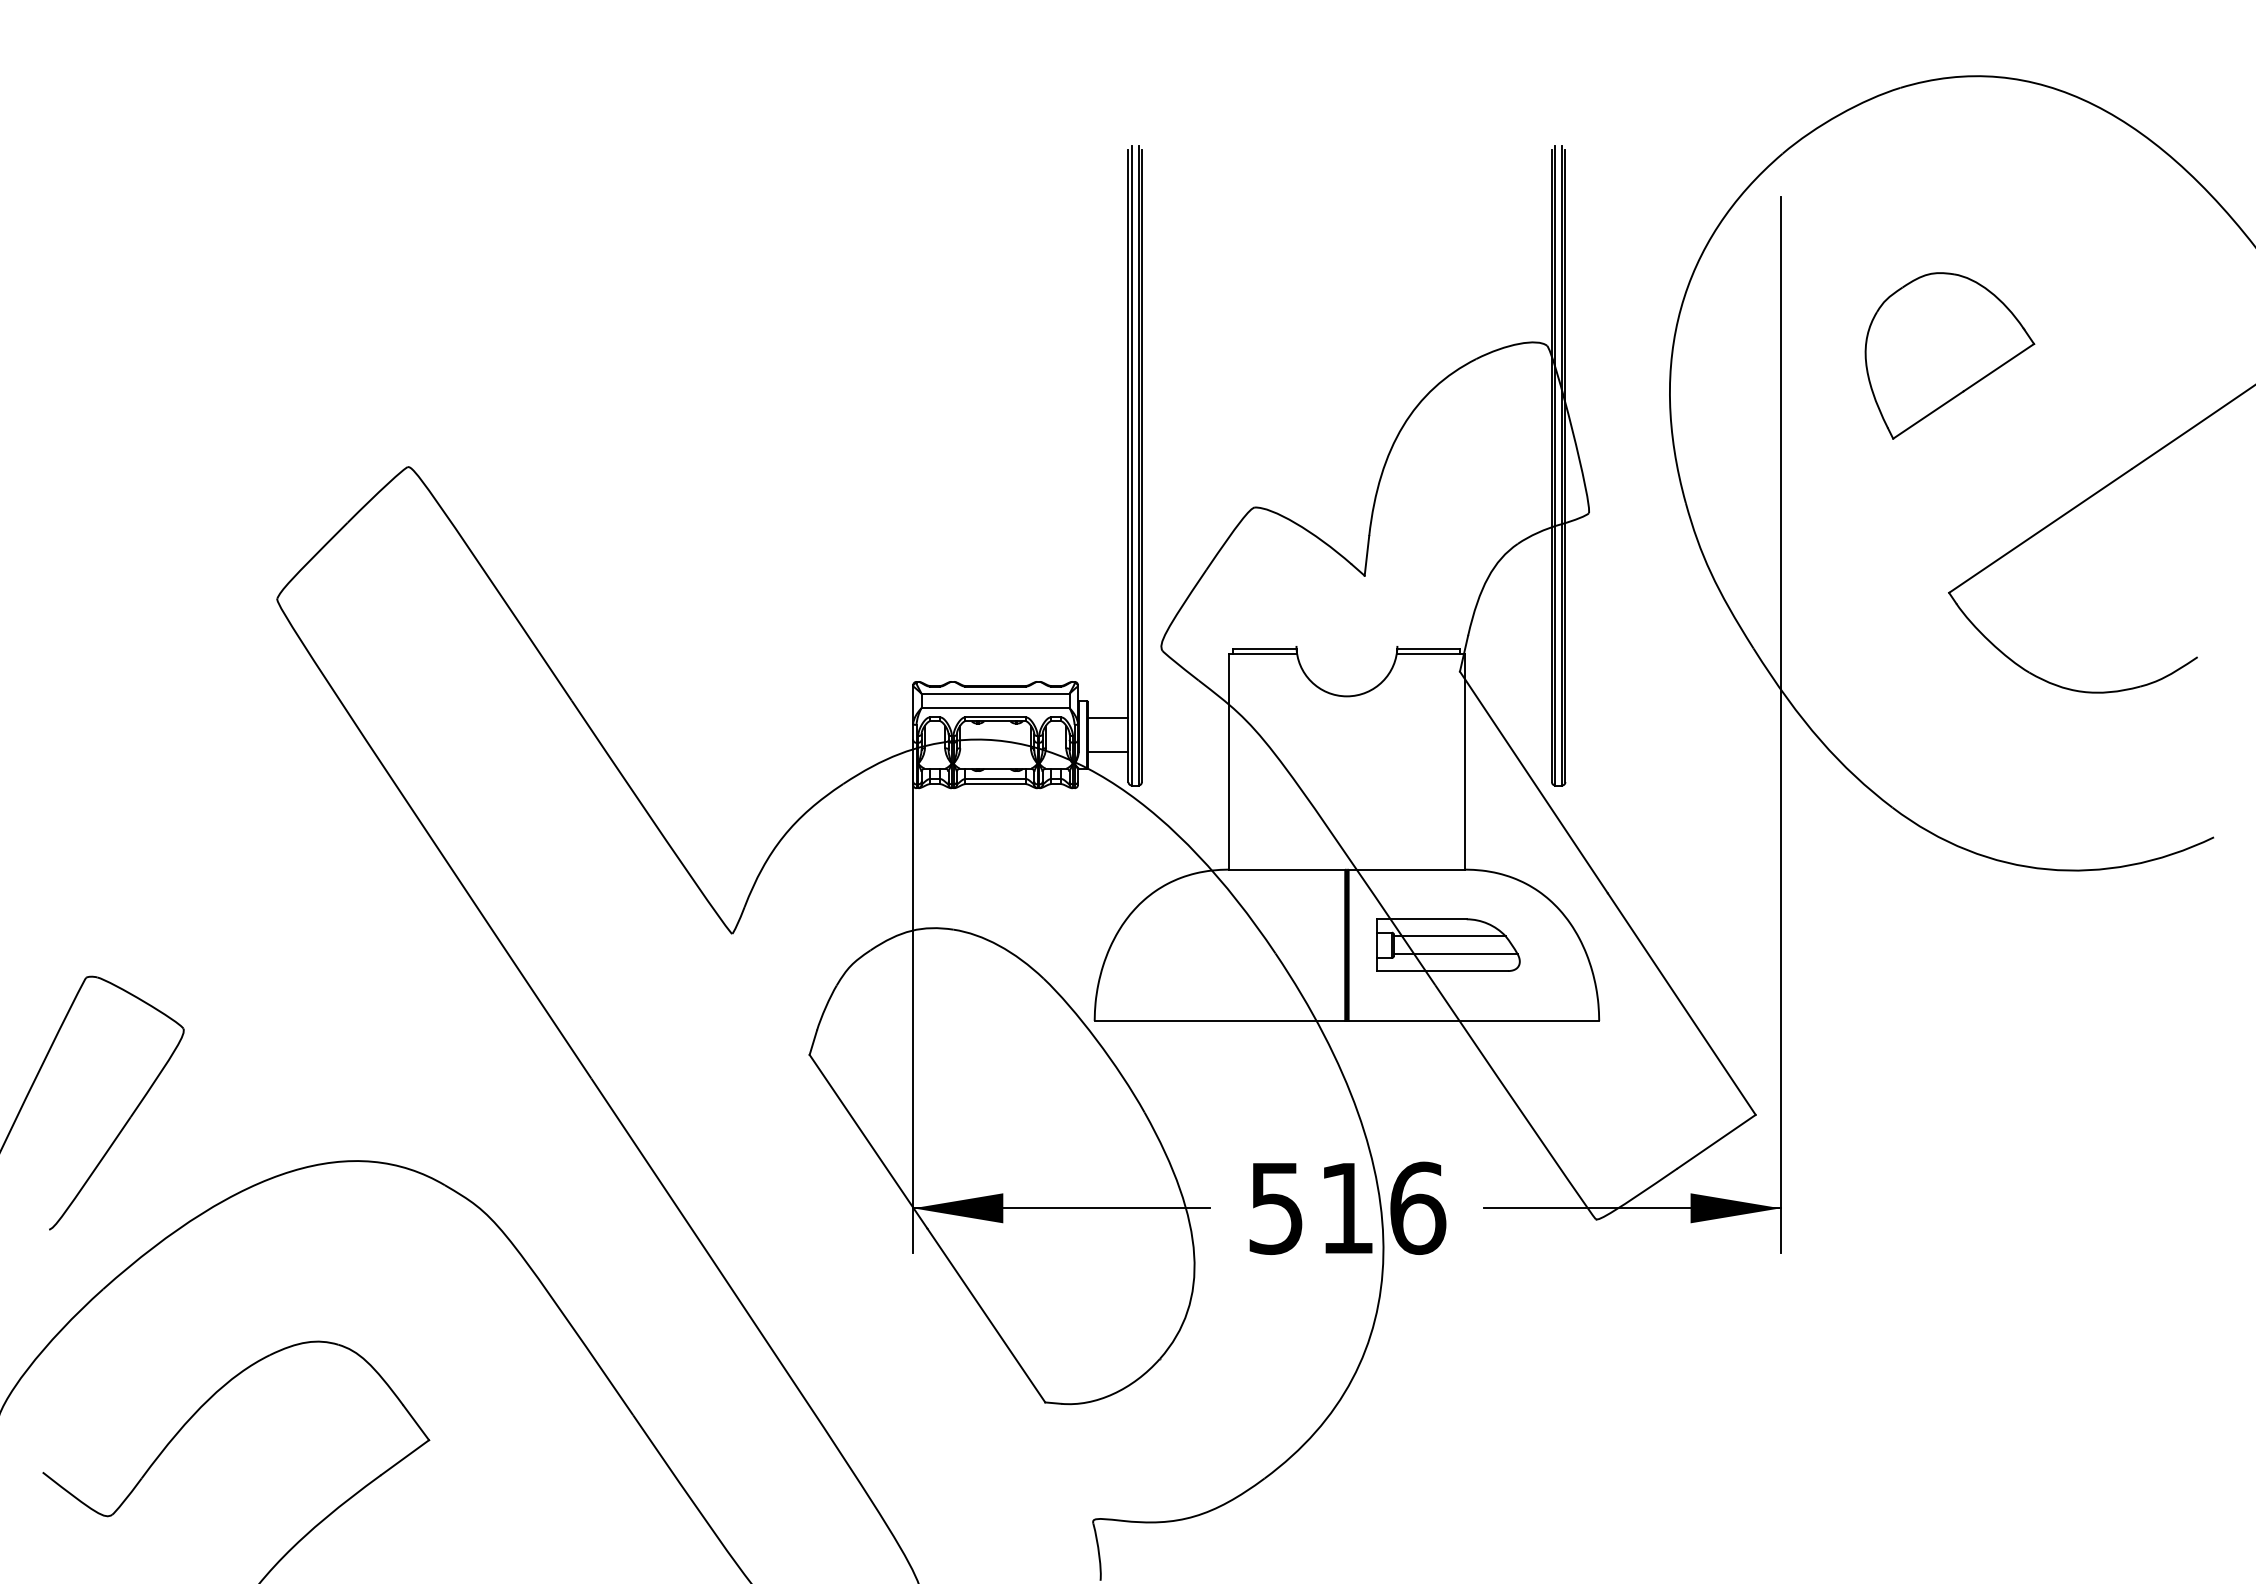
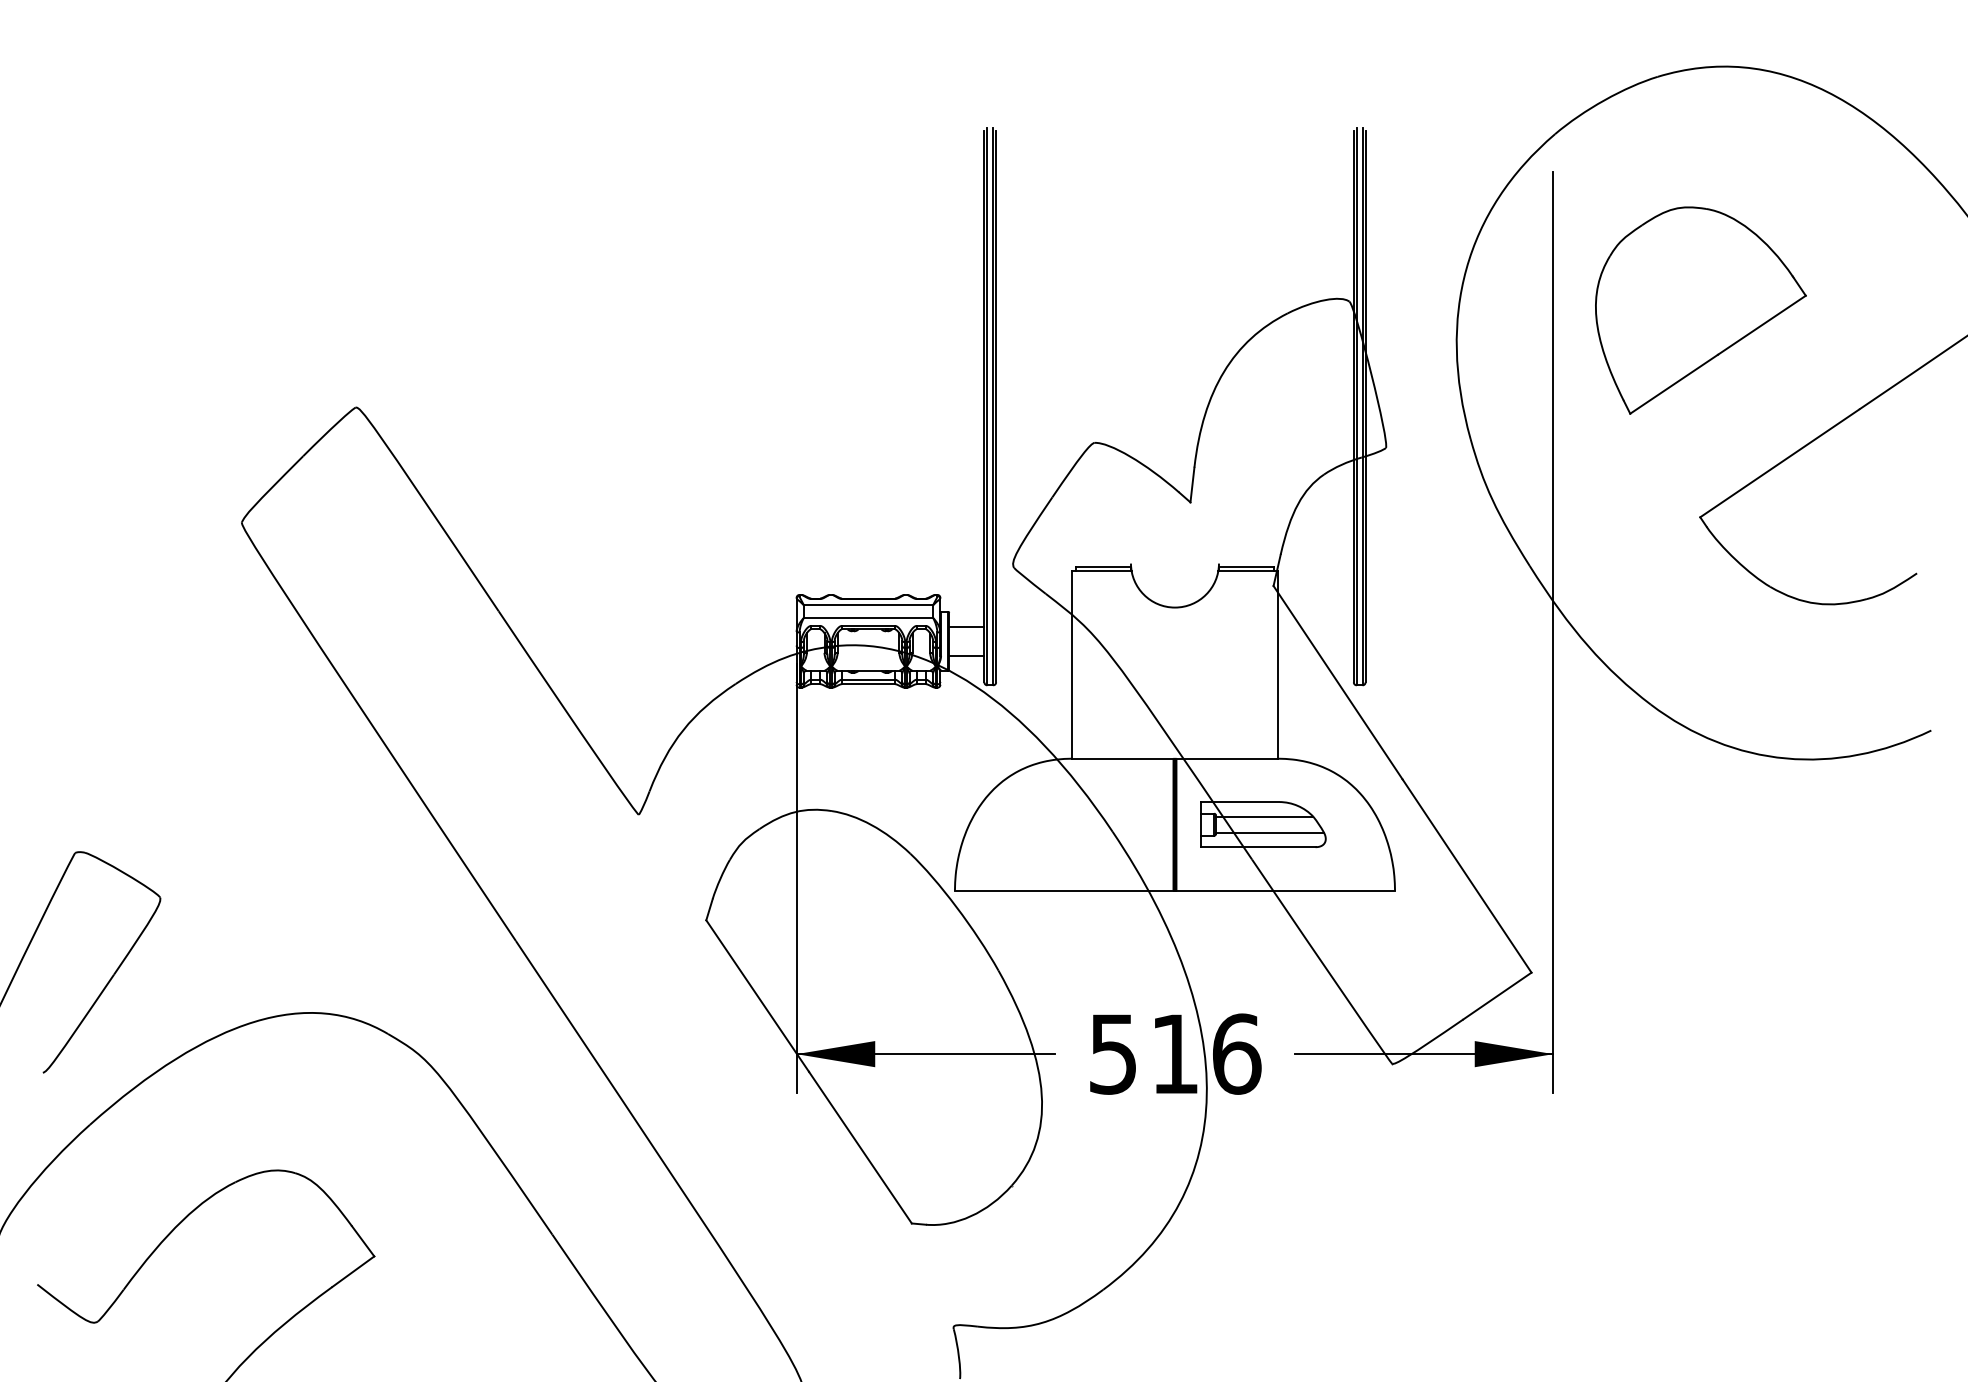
part: (1949, 355) -> (1700, 310), size x1.43

